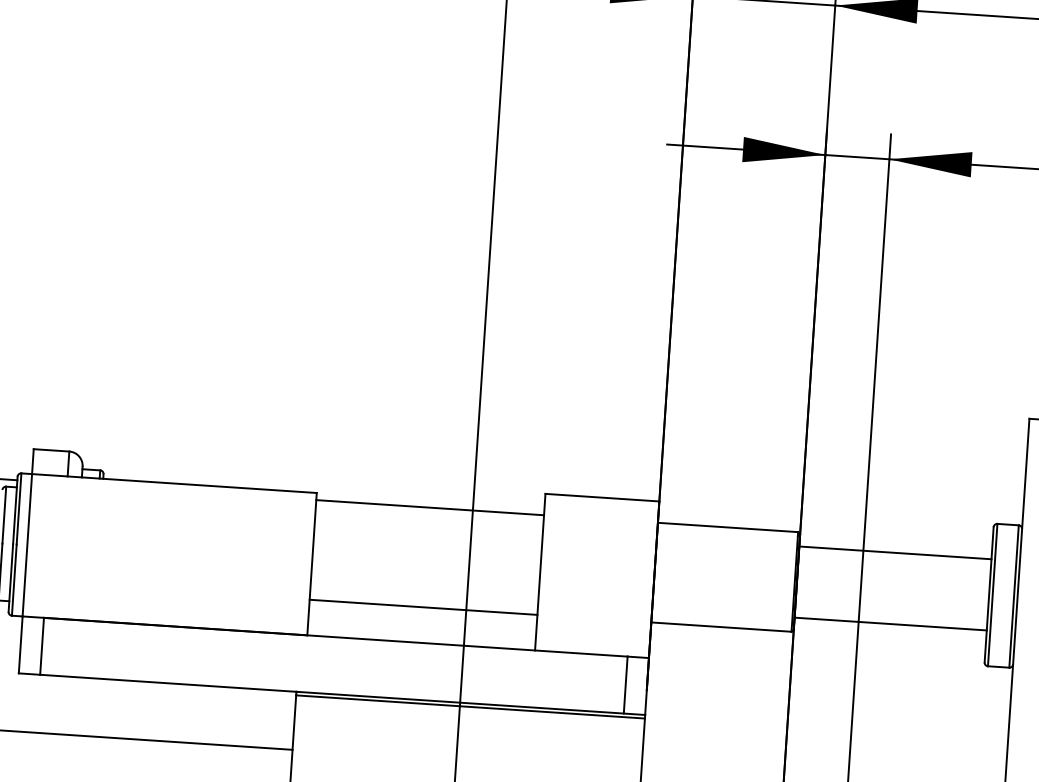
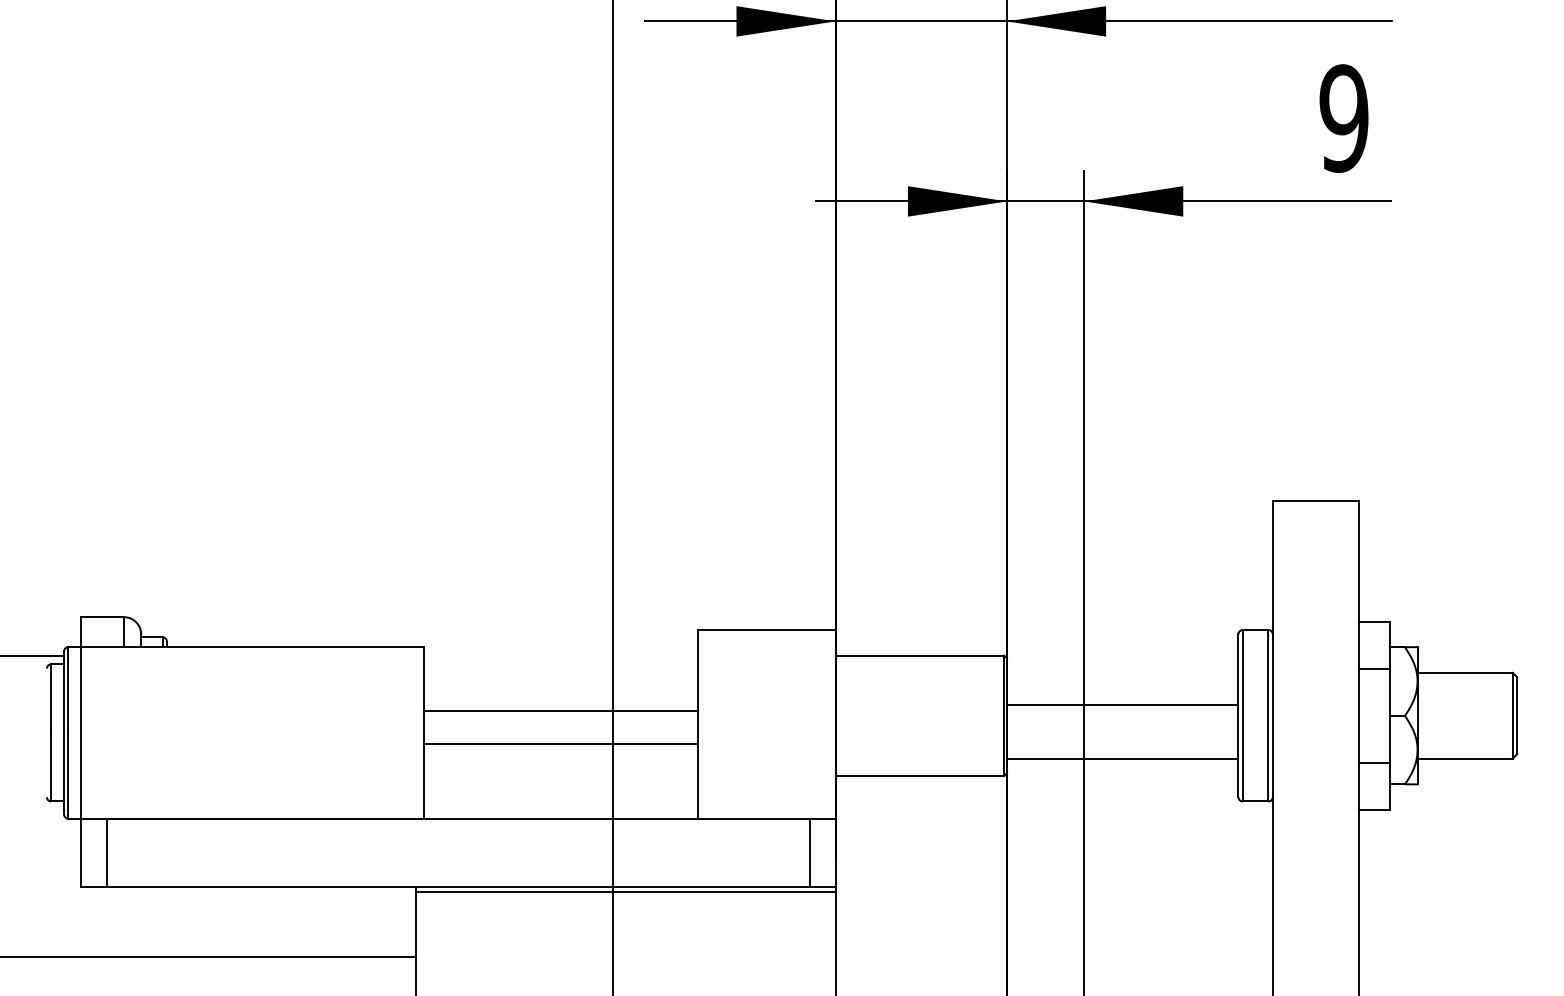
line: (430, 507) -> (561, 710), moved
line: (895, 552) -> (1122, 704), moved
line: (423, 607) -> (561, 743), moved

